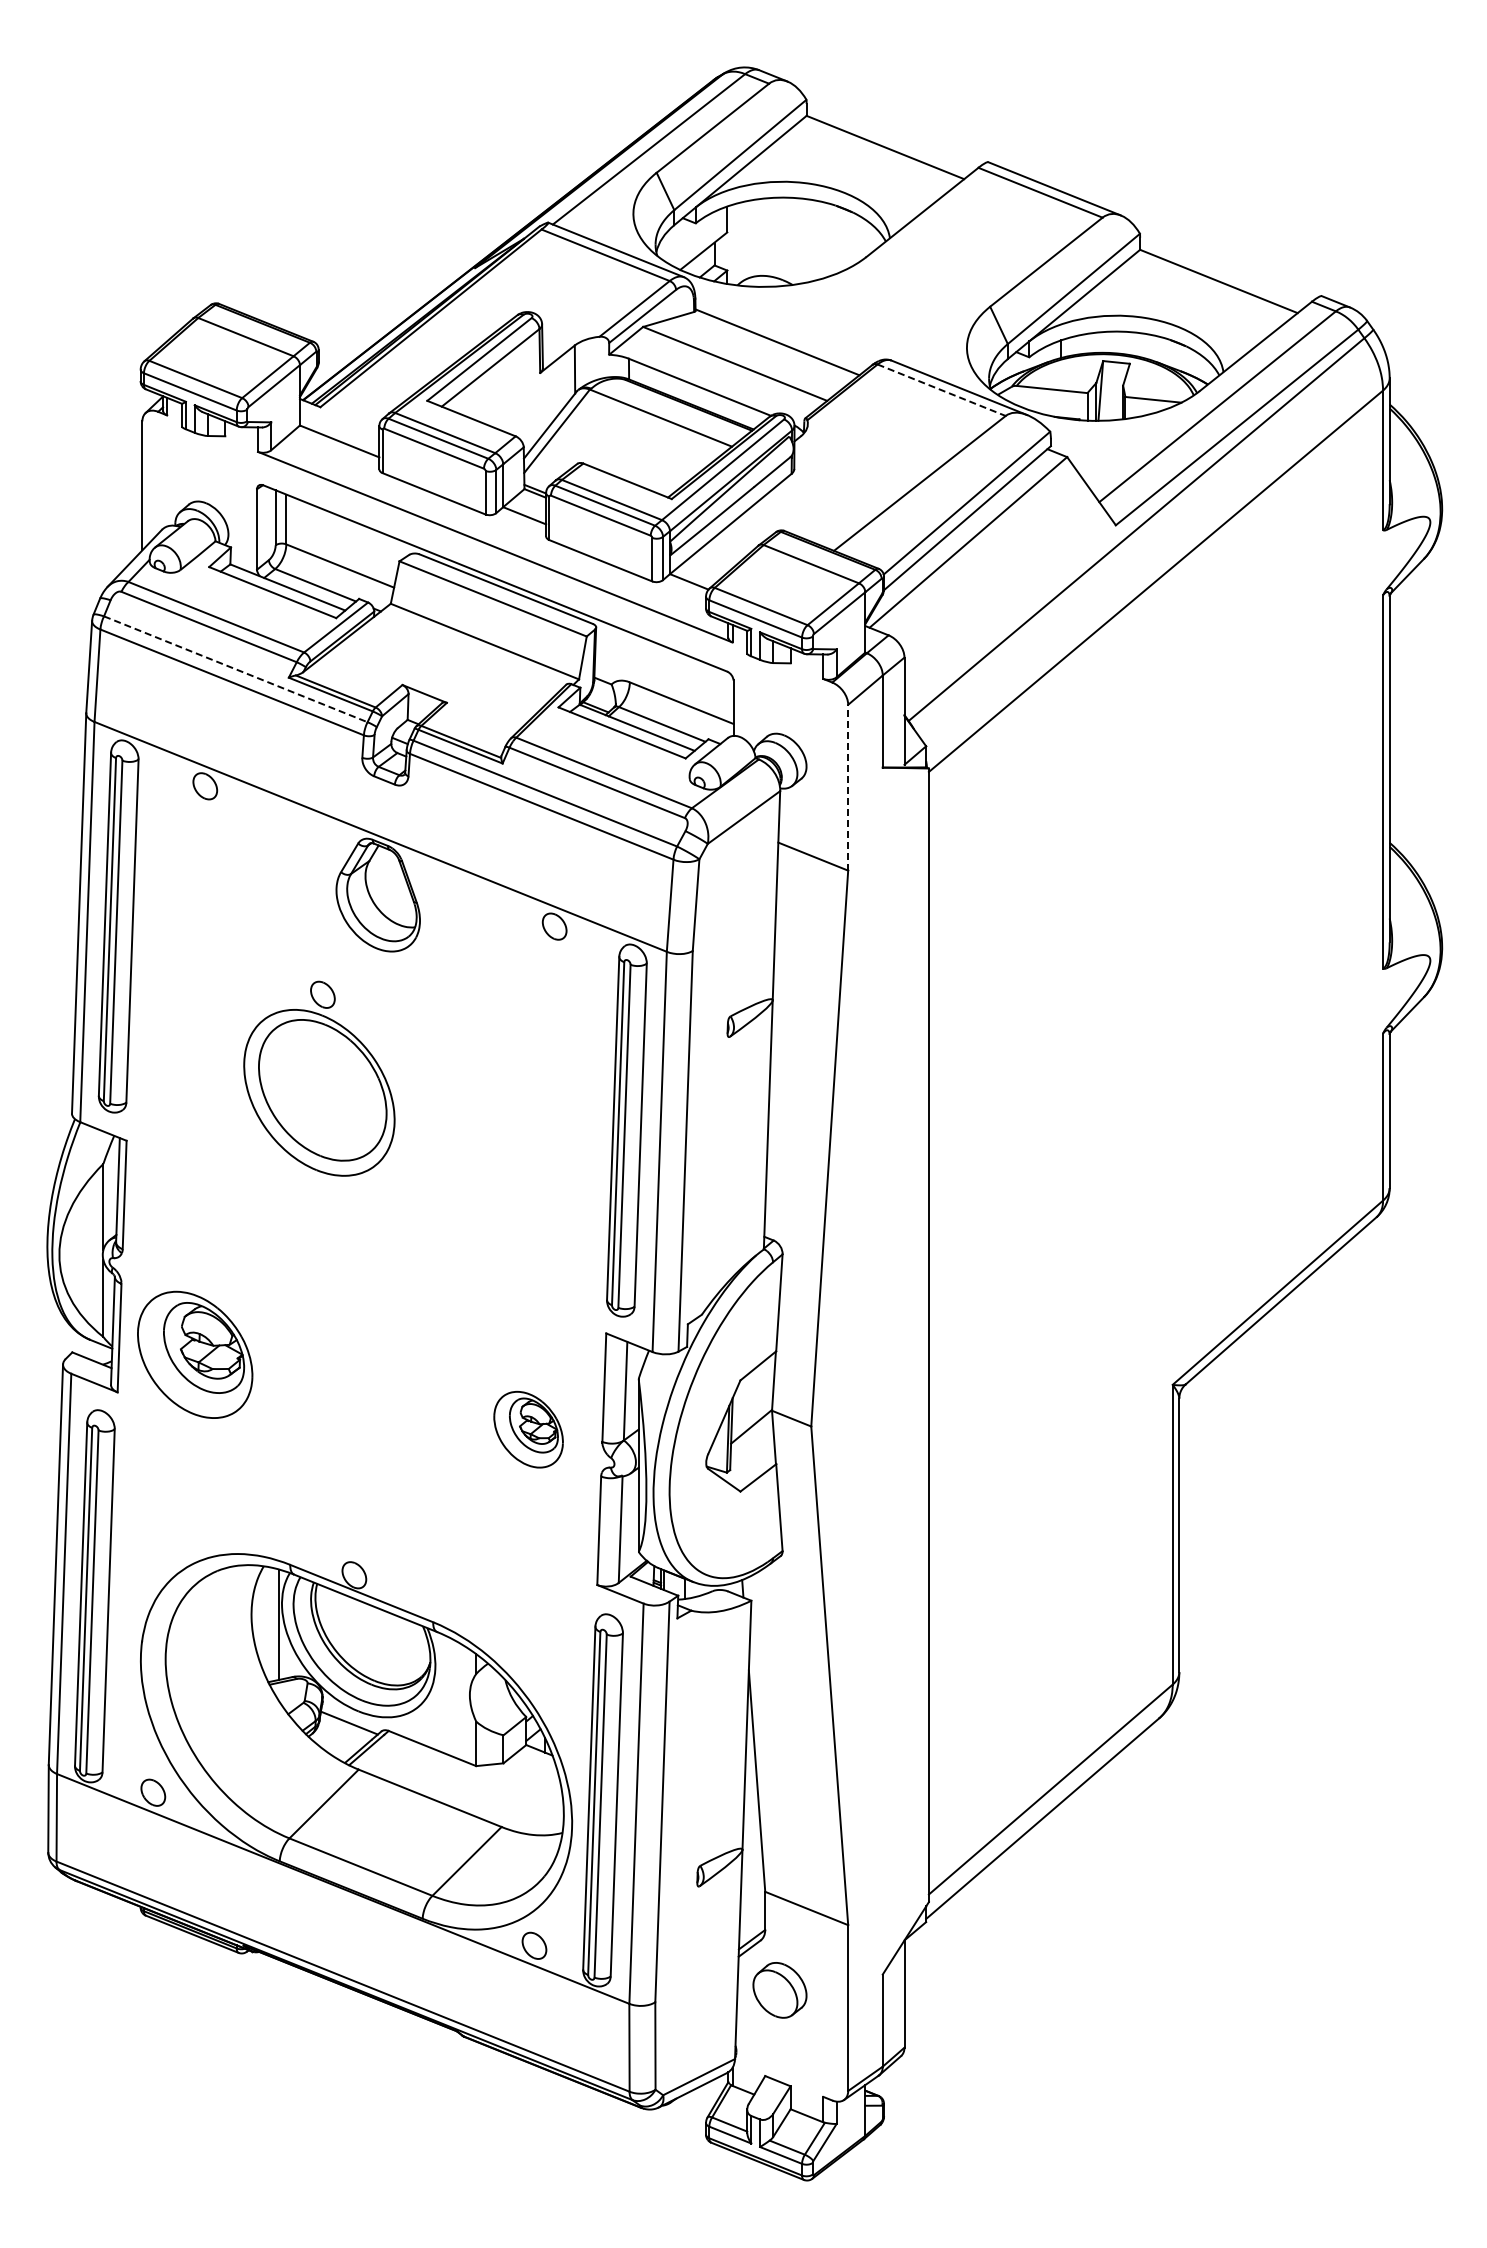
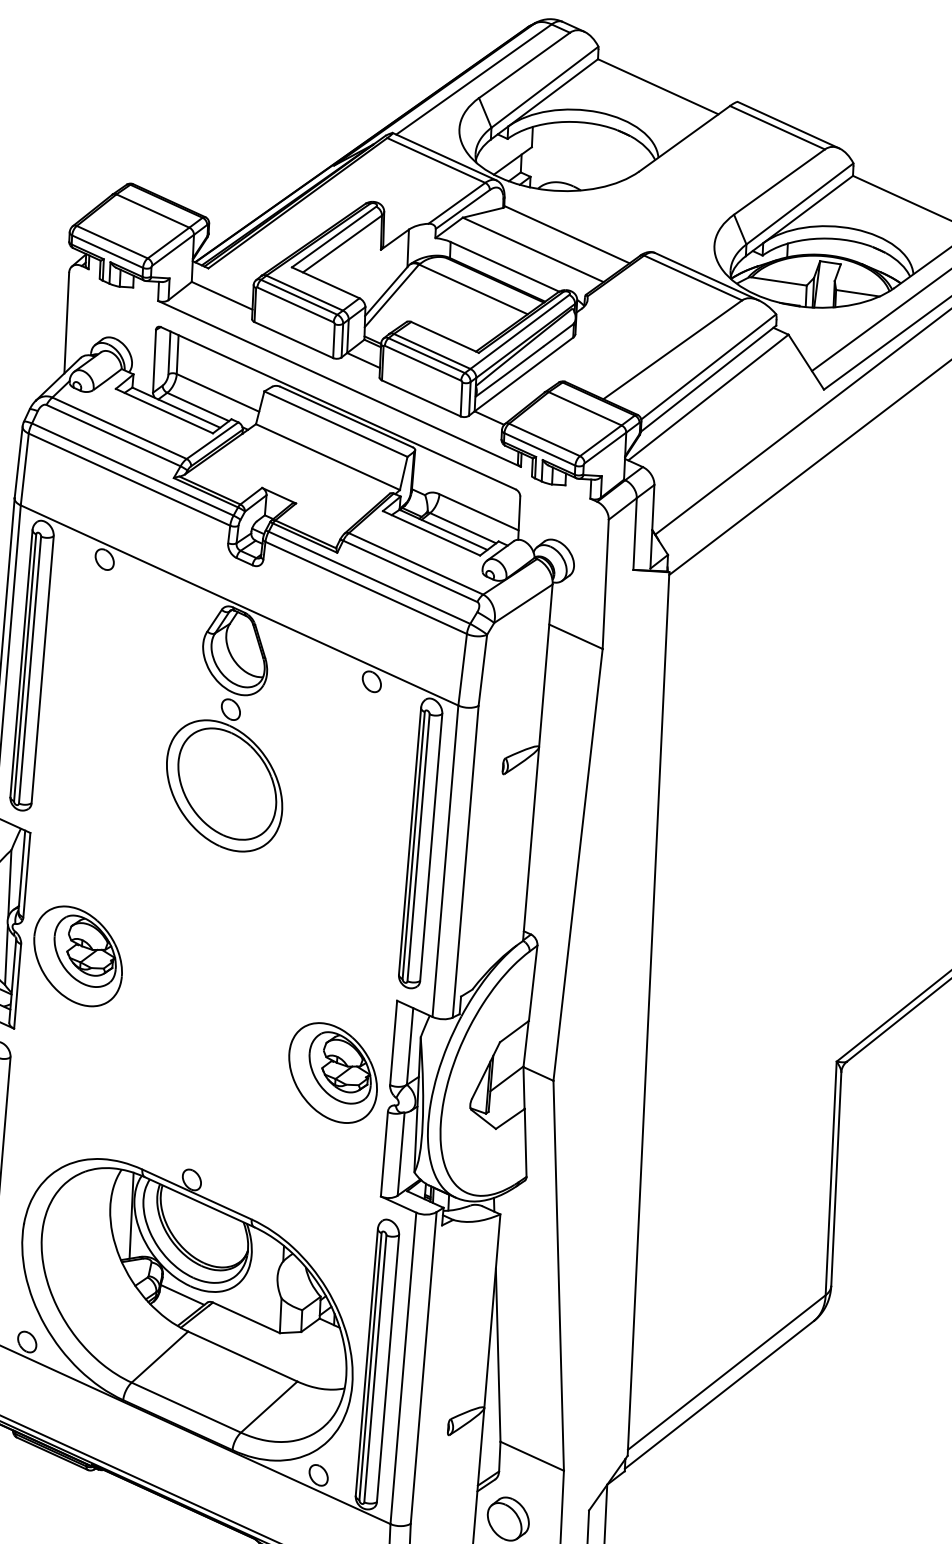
line: (942, 390) -> (693, 278), dashed -> solid
line: (236, 669) -> (133, 469), dashed -> solid
line: (848, 787) -> (605, 584), dashed -> solid
part: (319, 1078) -> (225, 774), moved
part: (195, 1354) -> (78, 956), moved
part: (528, 1429) -> (332, 1072), size x1.67

